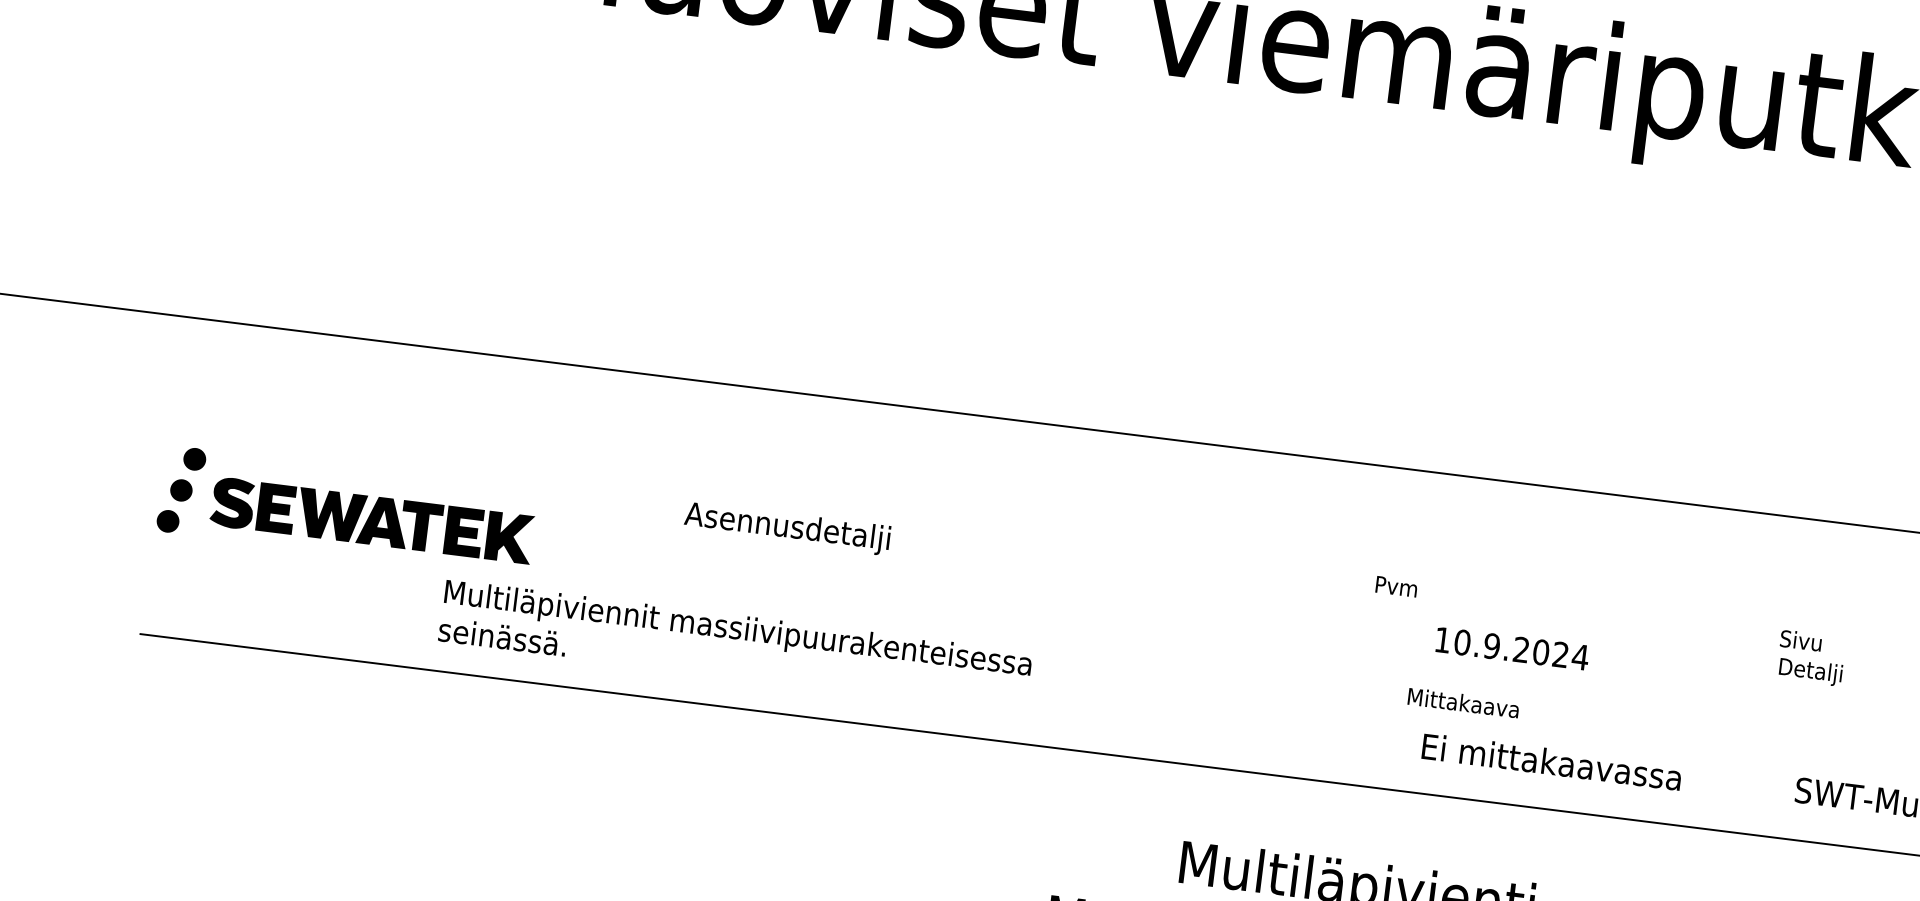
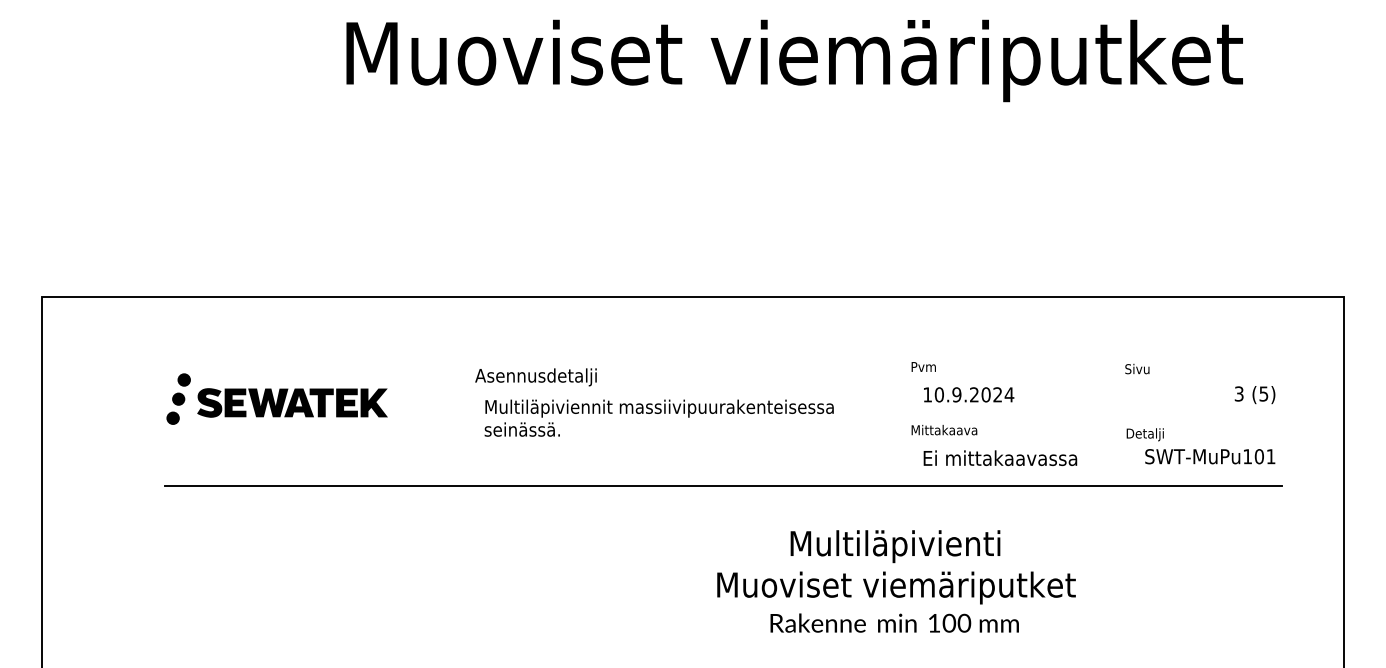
text: (1396, 585) -> (923, 366), moved
text: (734, 645) -> (658, 417), moved
text: (1809, 671) -> (1144, 434), moved

